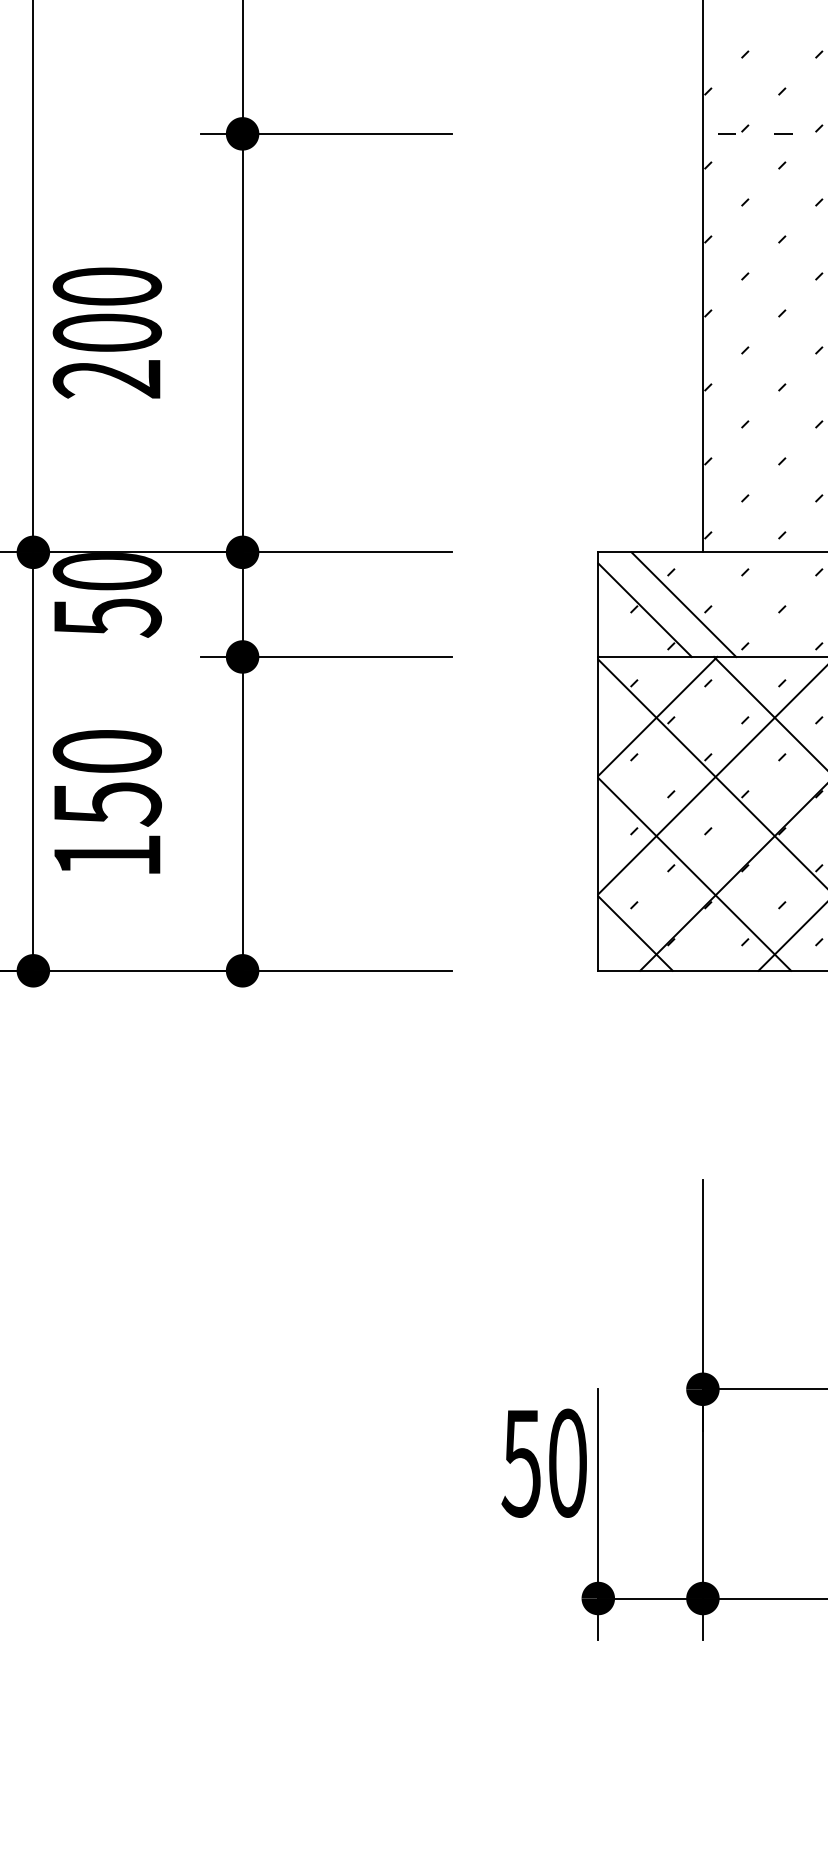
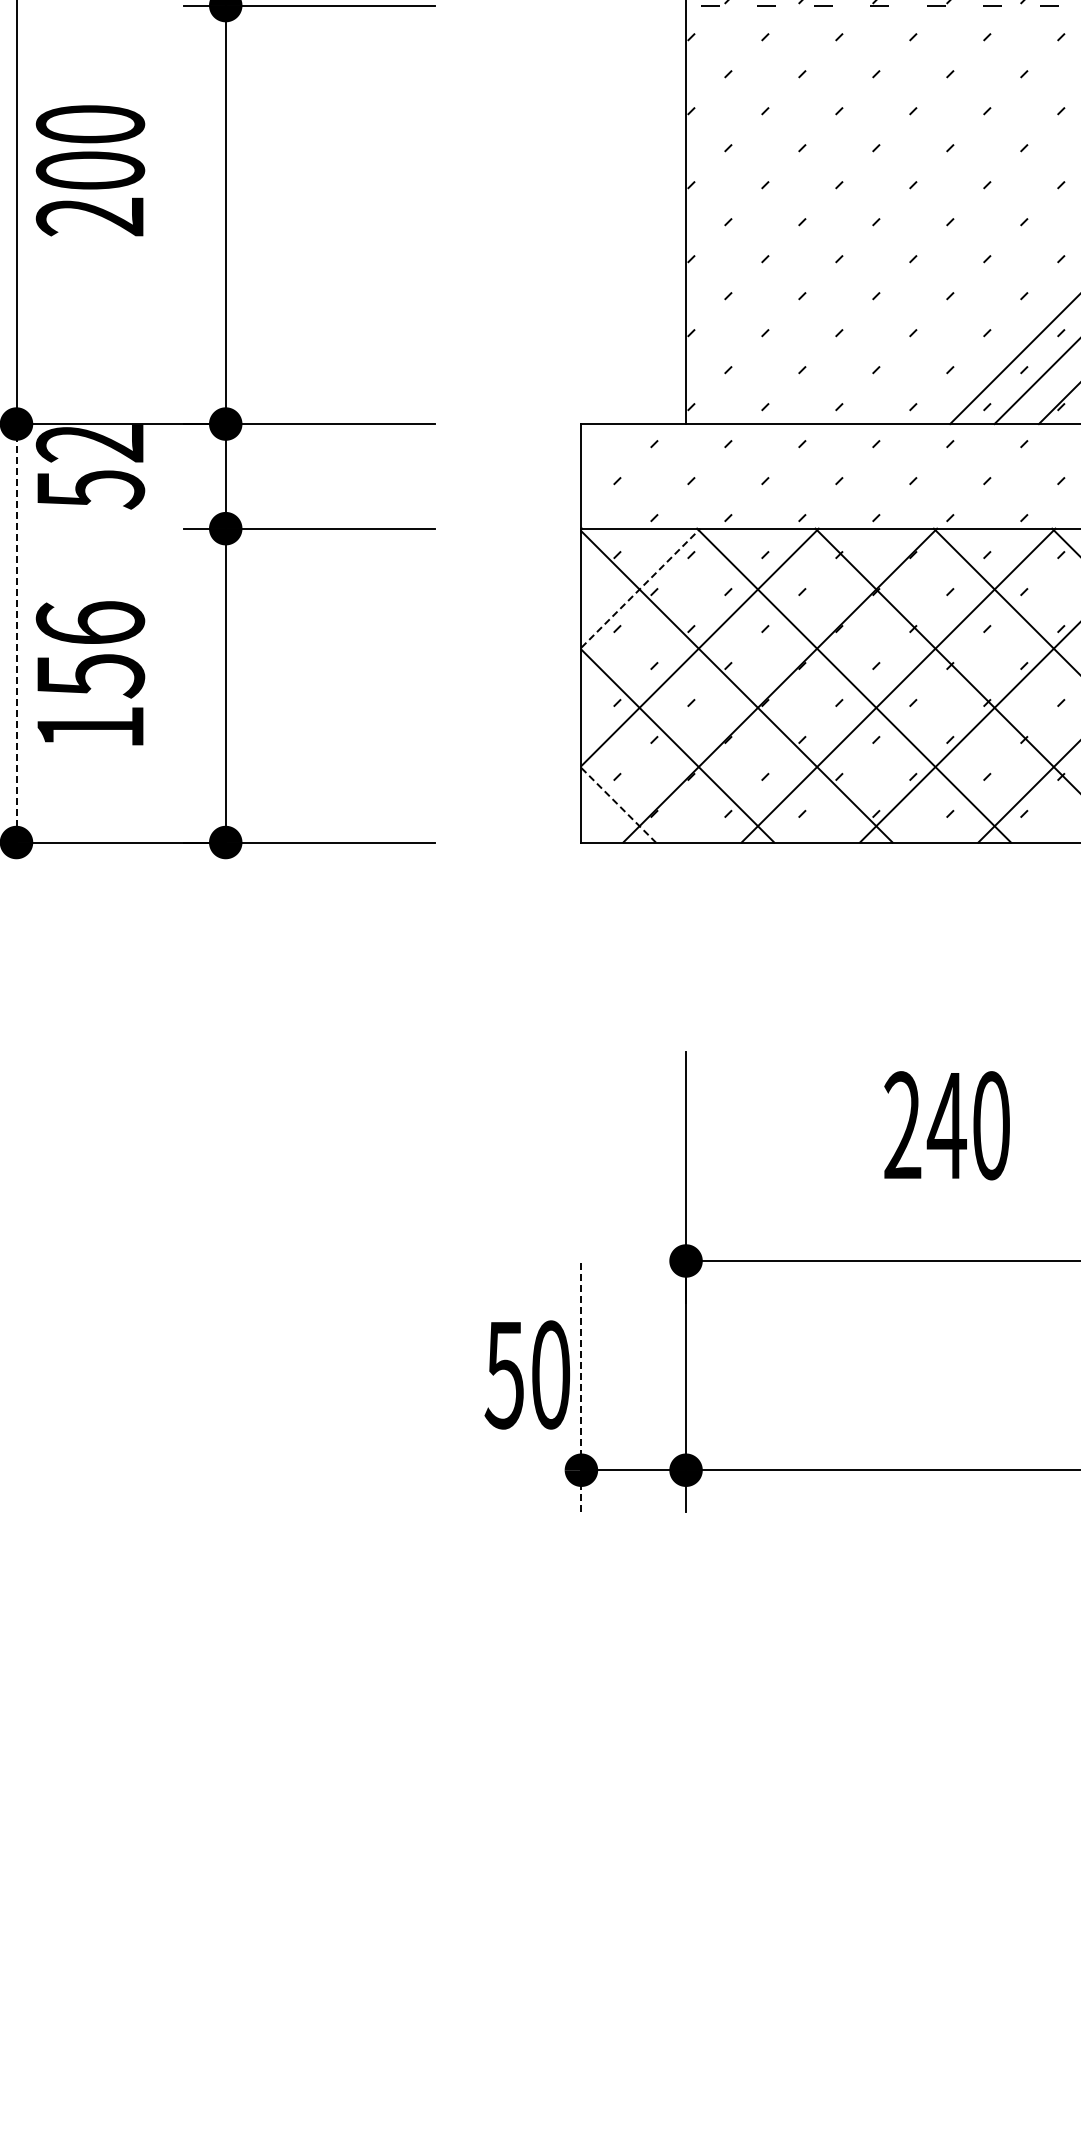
text: (107, 332) -> (90, 170), moved
text: (107, 571) -> (90, 443), 50 -> 52
line: (683, 604) -> (666, 476), removed
line: (644, 609) -> (627, 481), removed
line: (658, 715) -> (641, 587), solid -> dashed
text: (107, 750) -> (90, 622), 150 -> 156
line: (33, 761) -> (16, 633), solid -> dashed
line: (635, 933) -> (618, 805), solid -> dashed
text: (543, 1462) -> (526, 1374), moved
line: (598, 1514) -> (581, 1386), solid -> dashed

